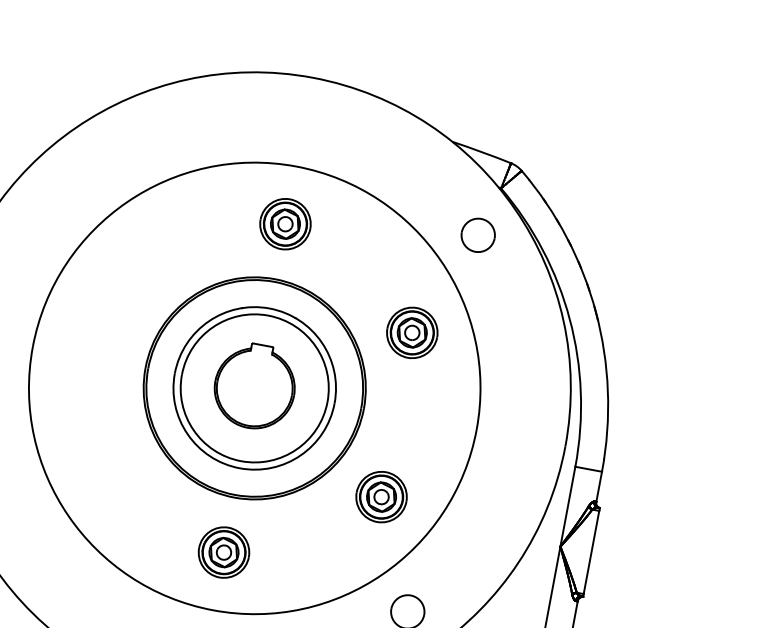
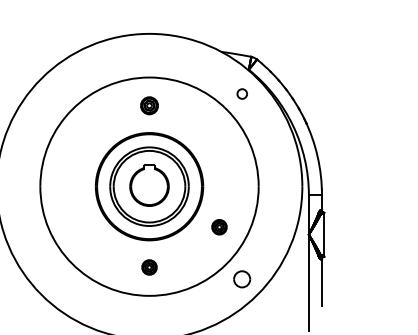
part: (285, 223) -> (149, 105), size x0.7
part: (479, 234) -> (242, 93), size x0.6
part: (412, 333) -> (219, 146), removed
part: (381, 497) -> (219, 227), size x0.6
part: (223, 552) -> (149, 267), size x0.6

